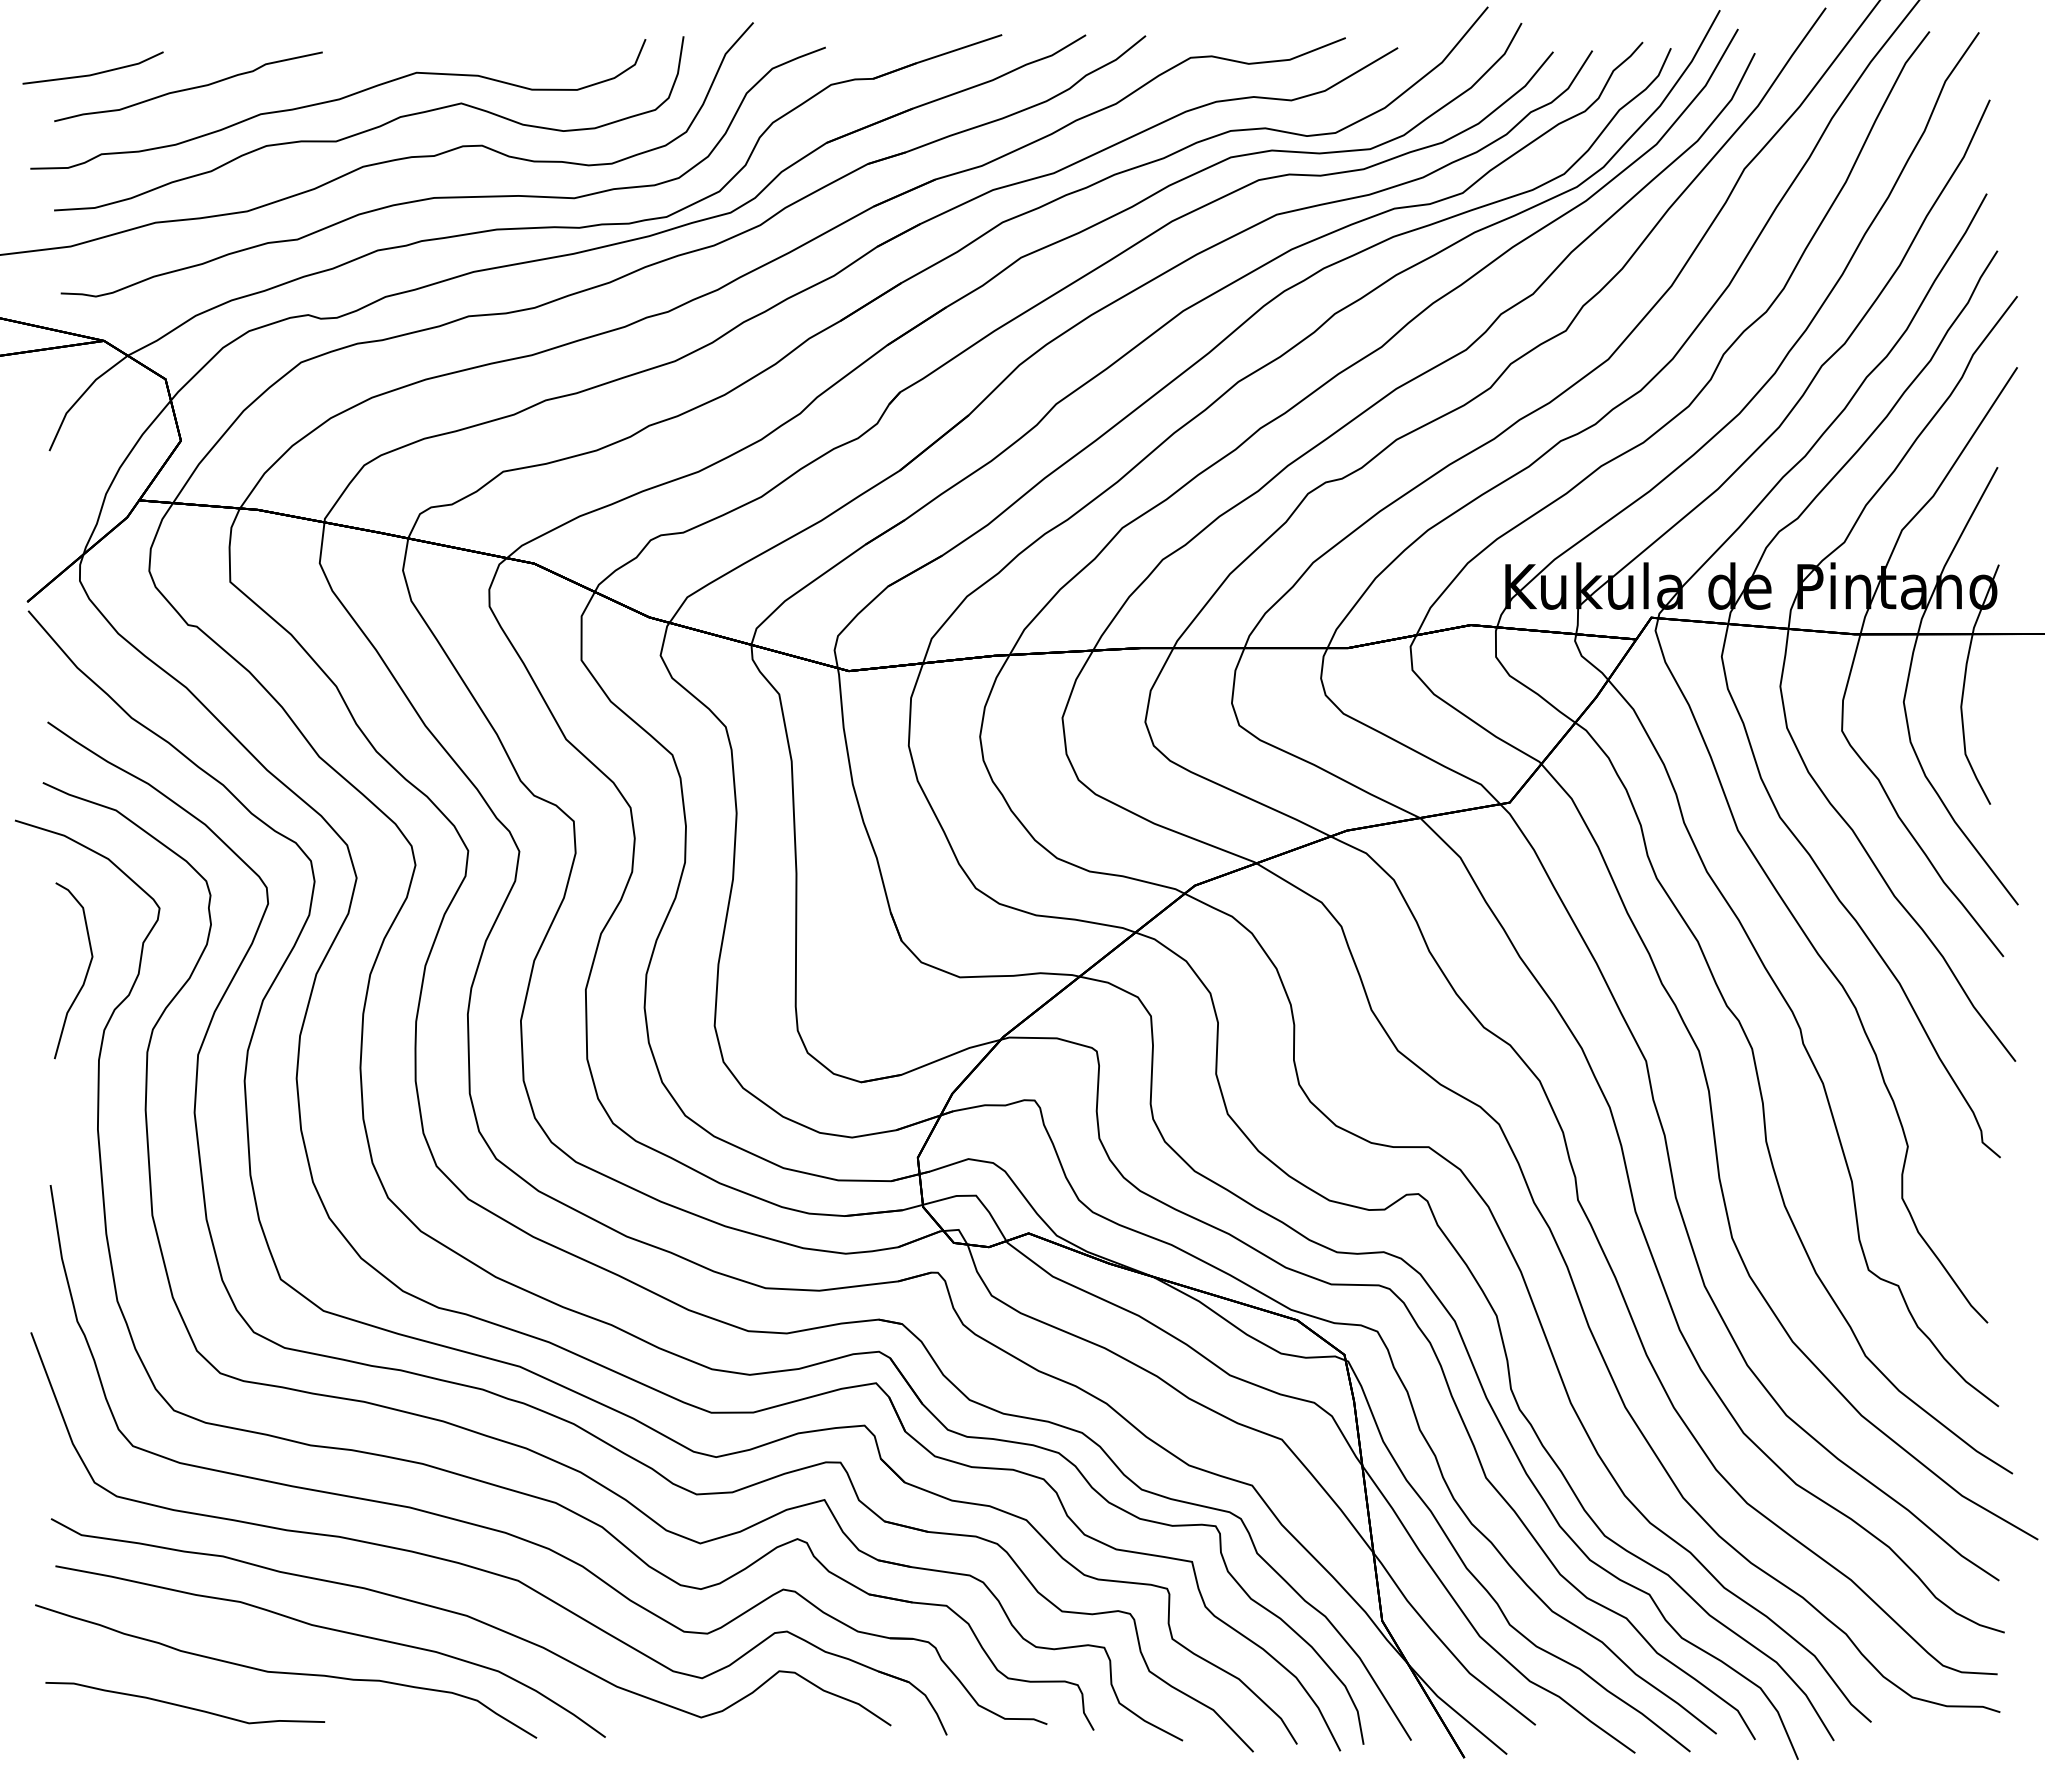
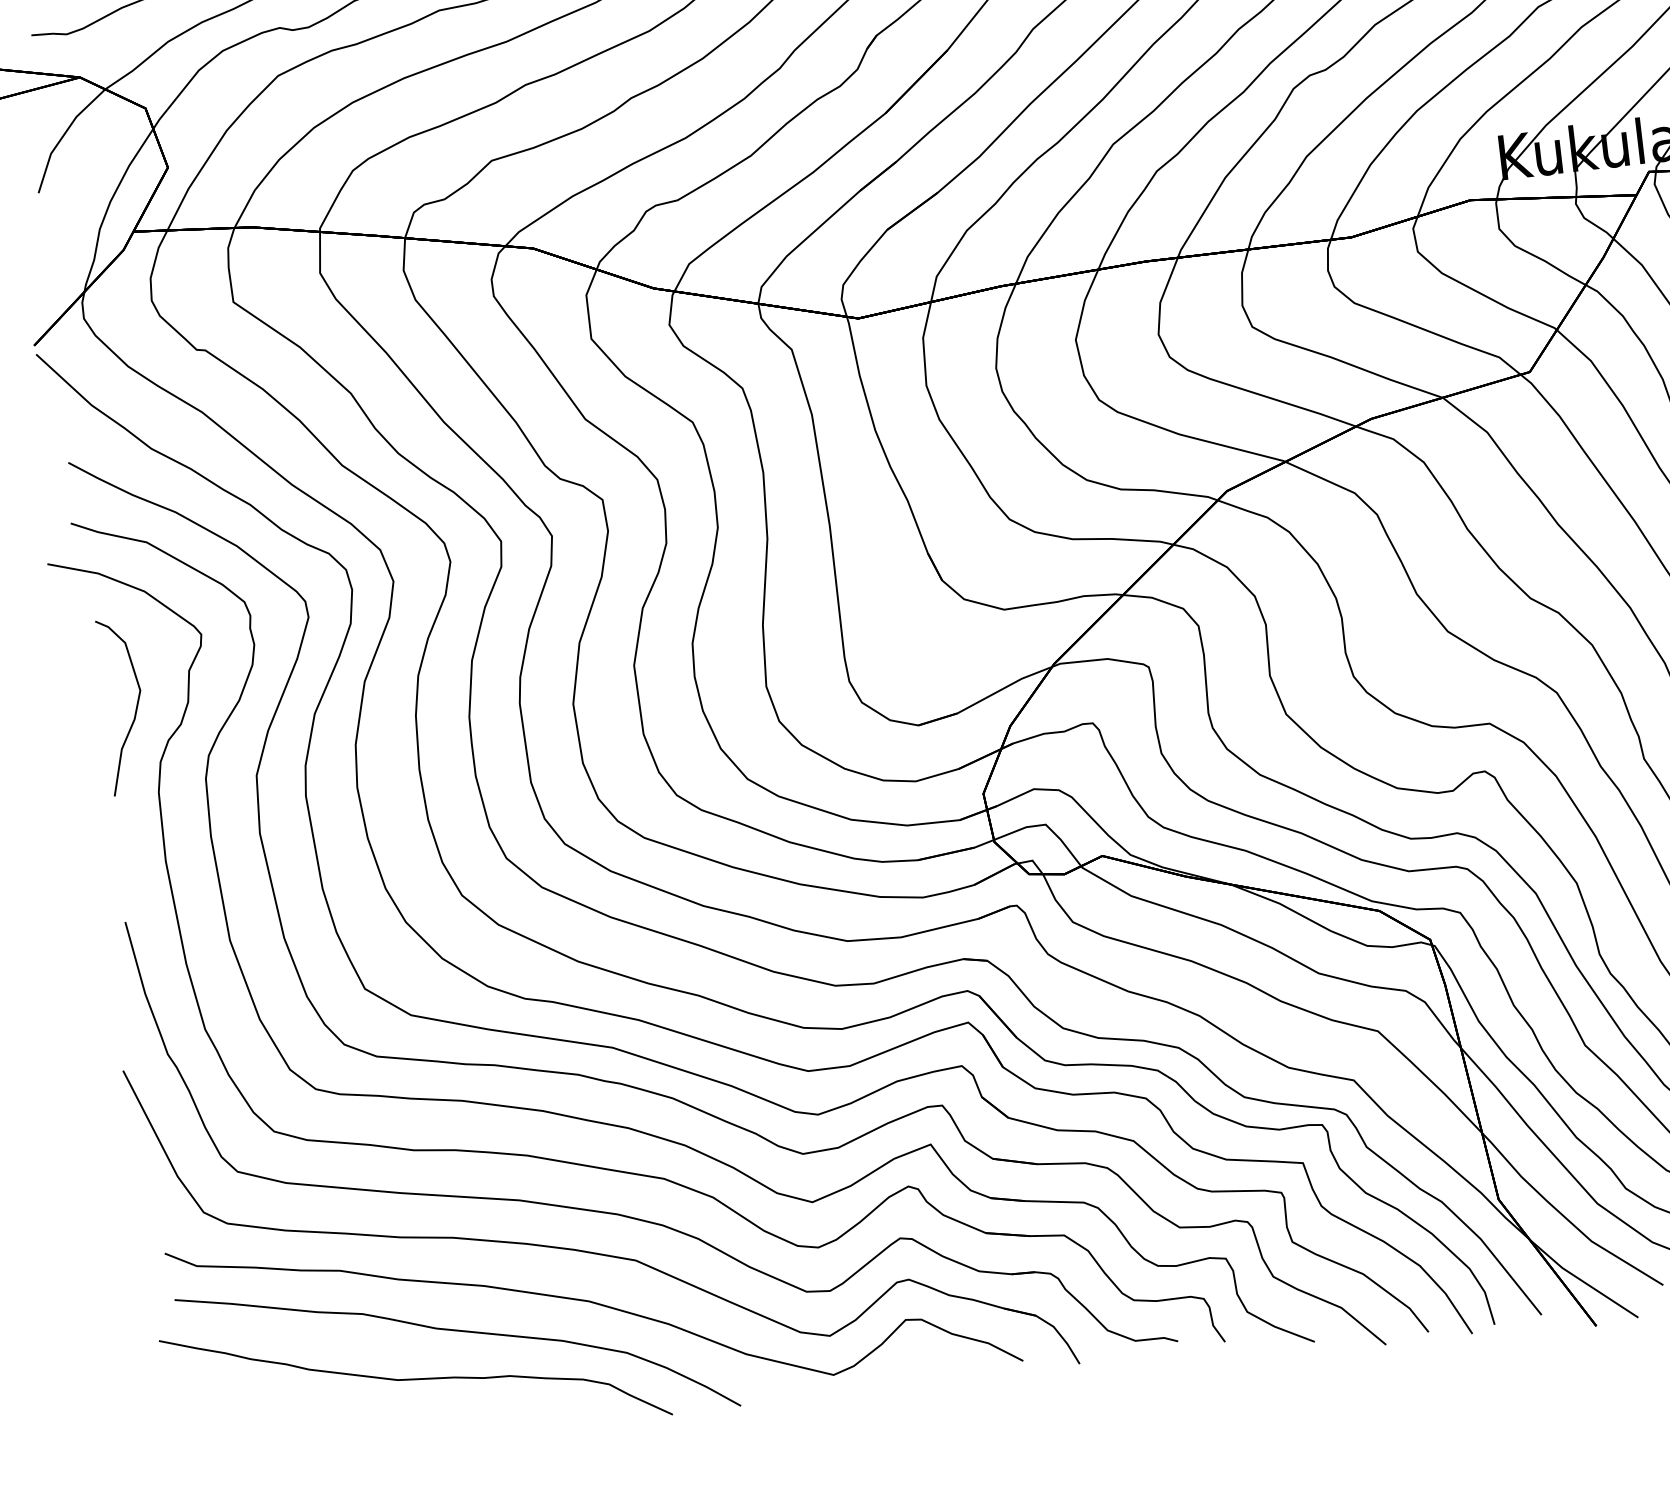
curve: (184, 1705) -> (319, 1423), removed

